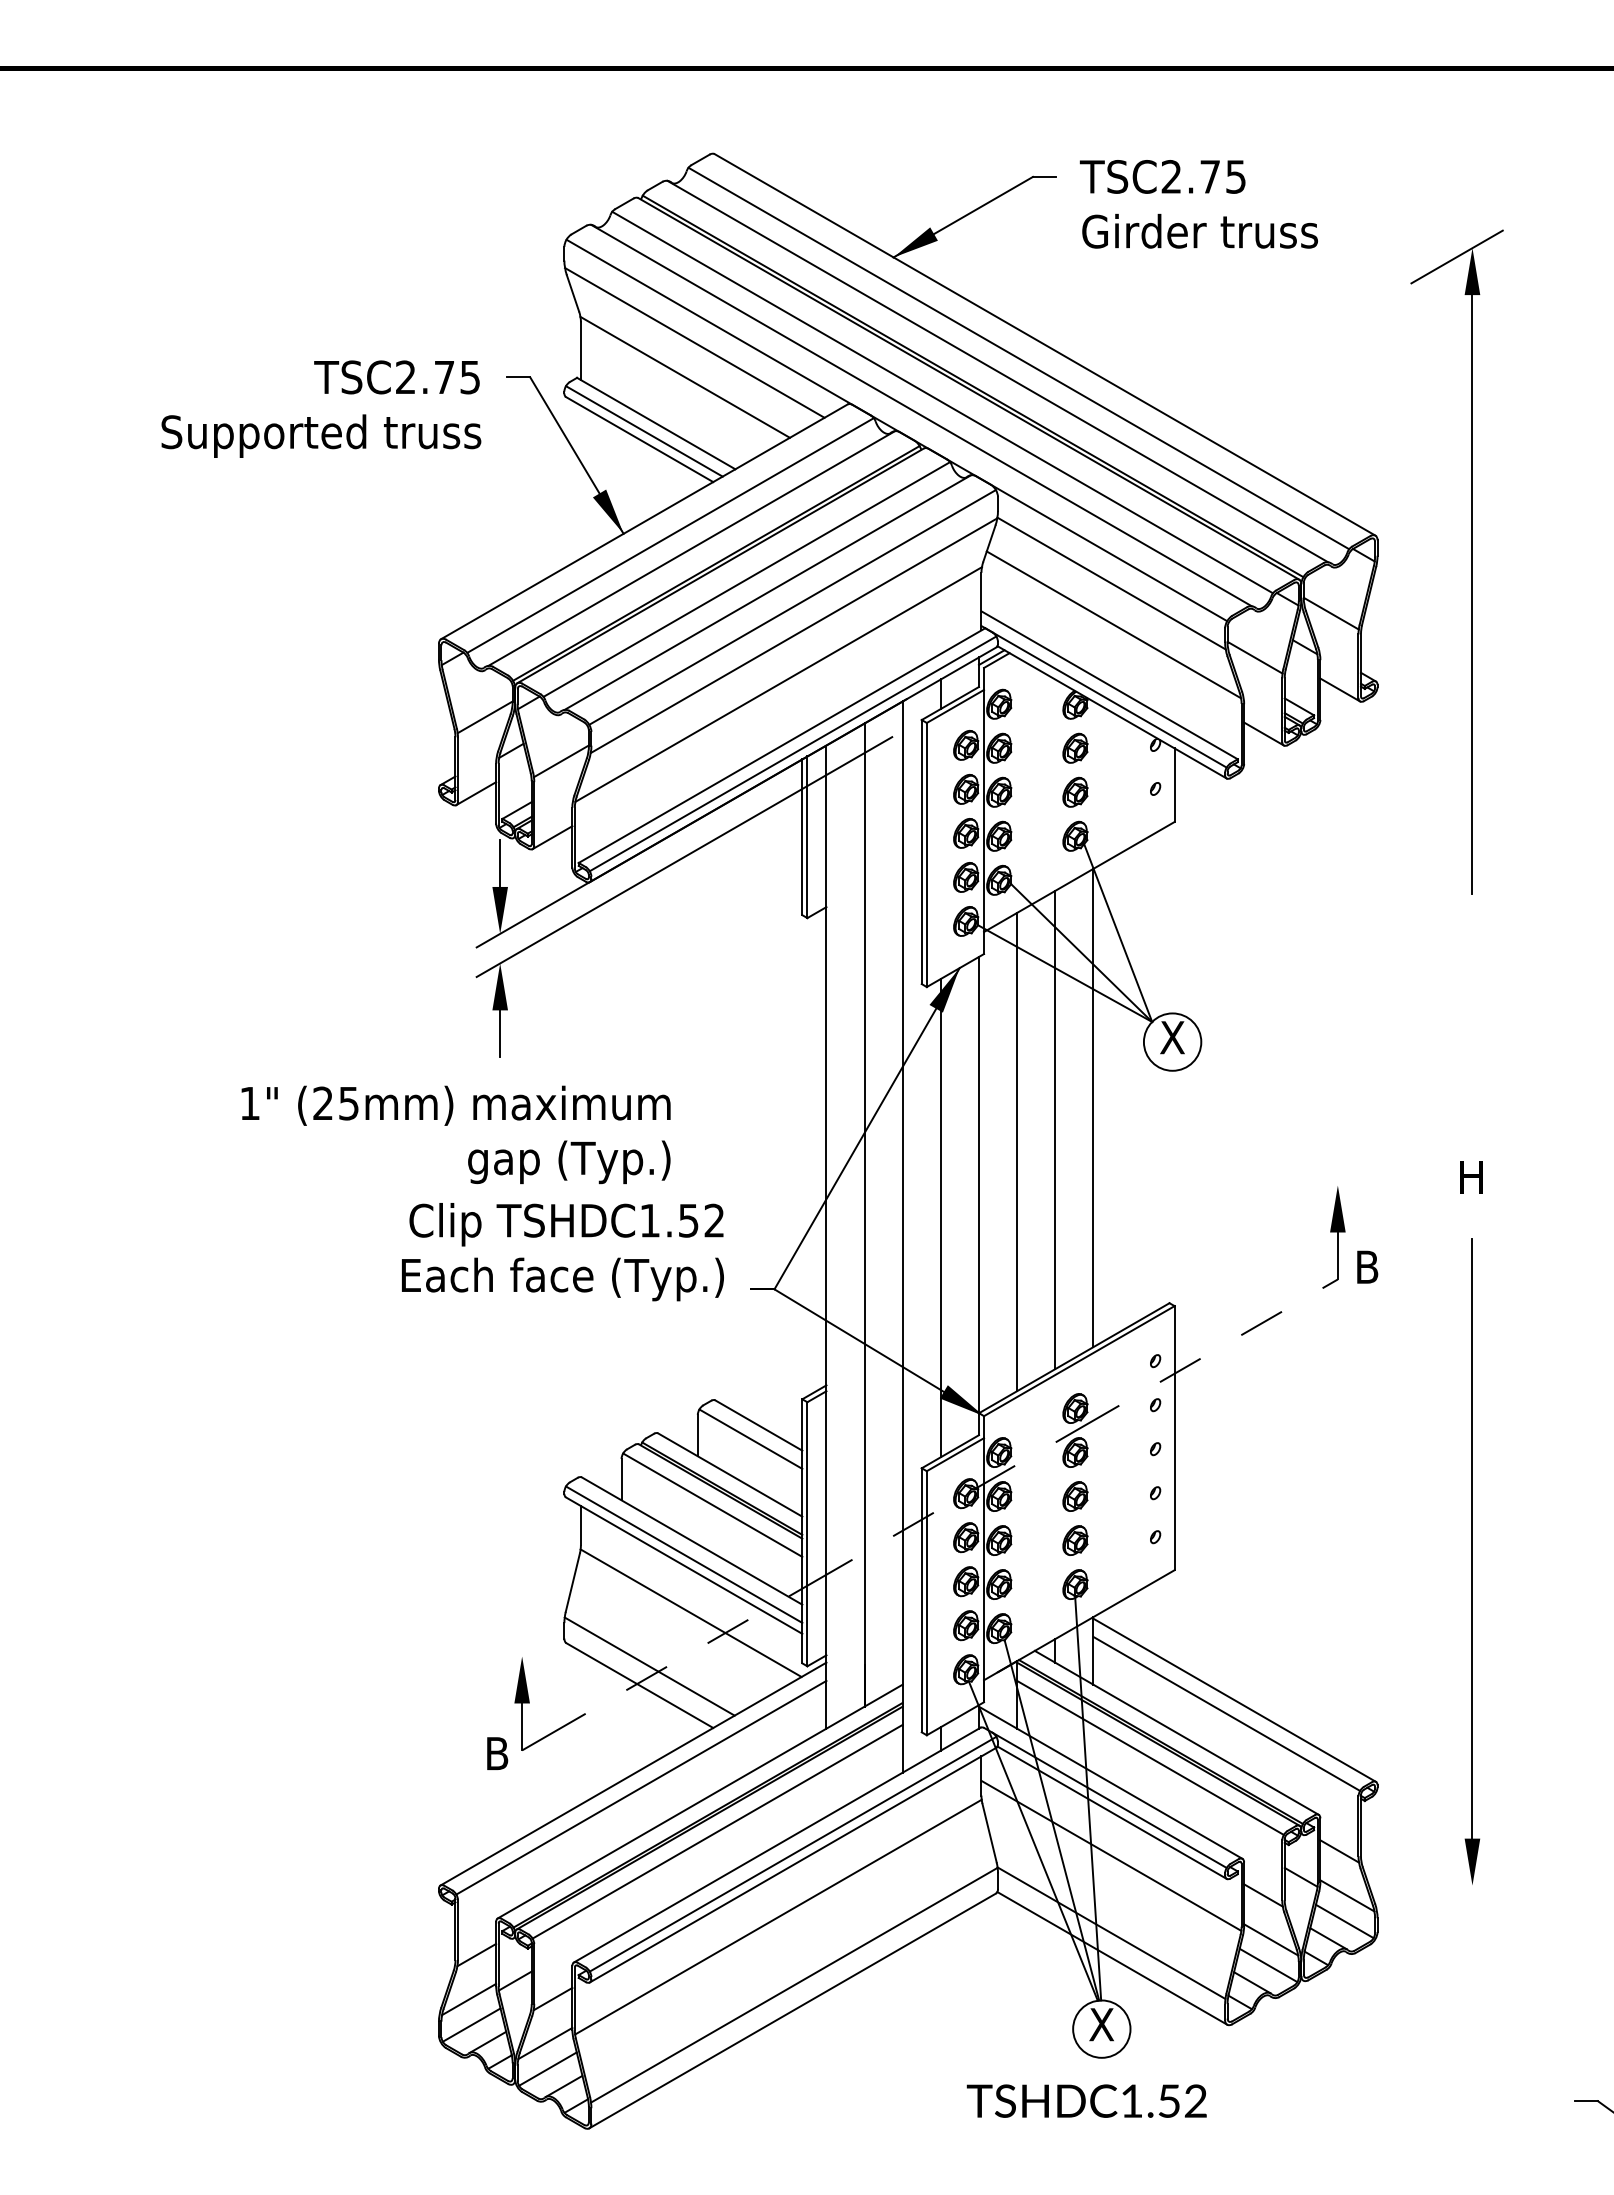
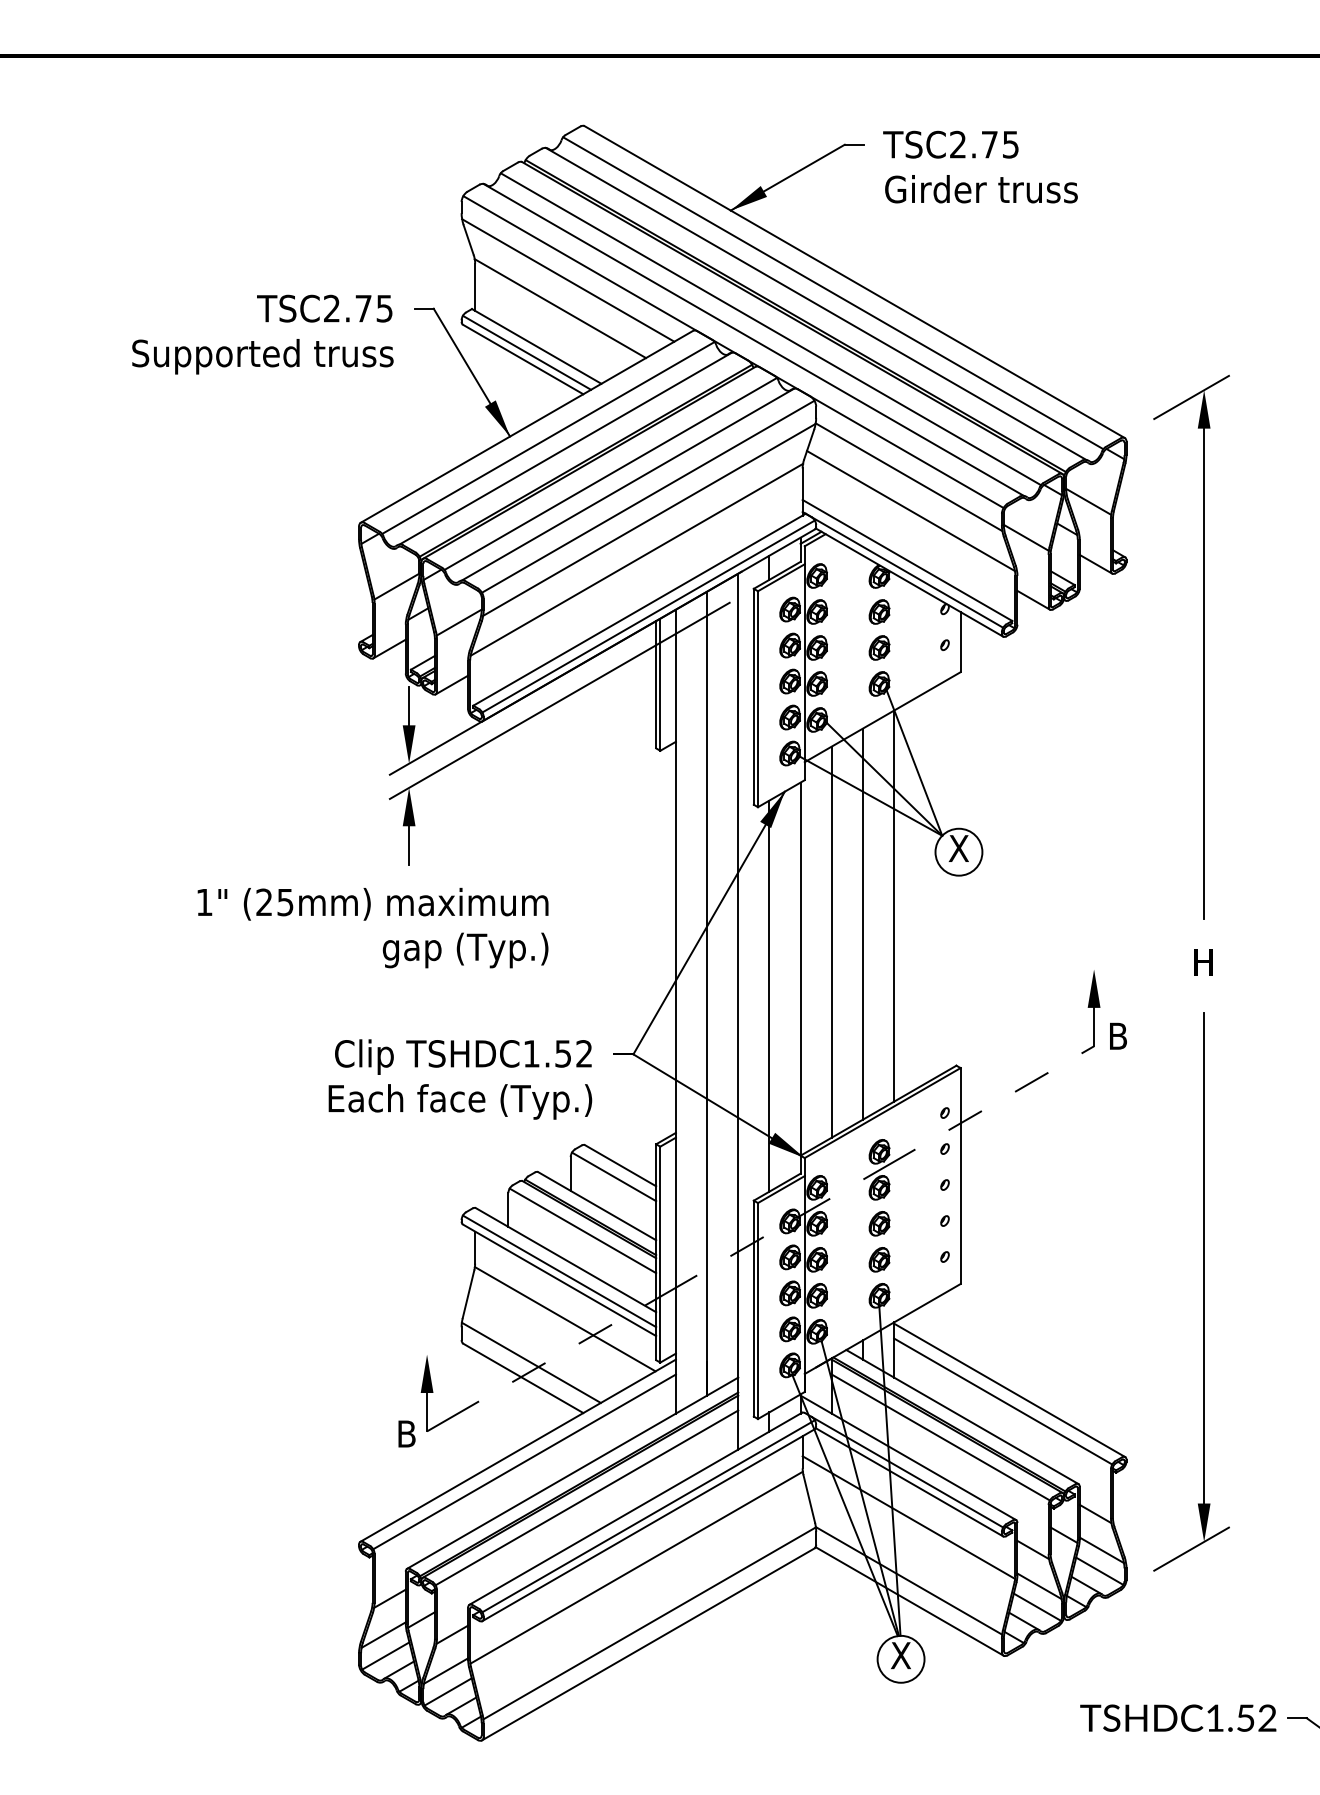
part: (1471, 561) -> (1203, 646), moved
text: (562, 1252) -> (460, 1079), moved
line: (1456, 1894) -> (1191, 1549), added
text: (1086, 2100) -> (1178, 1717), moved

